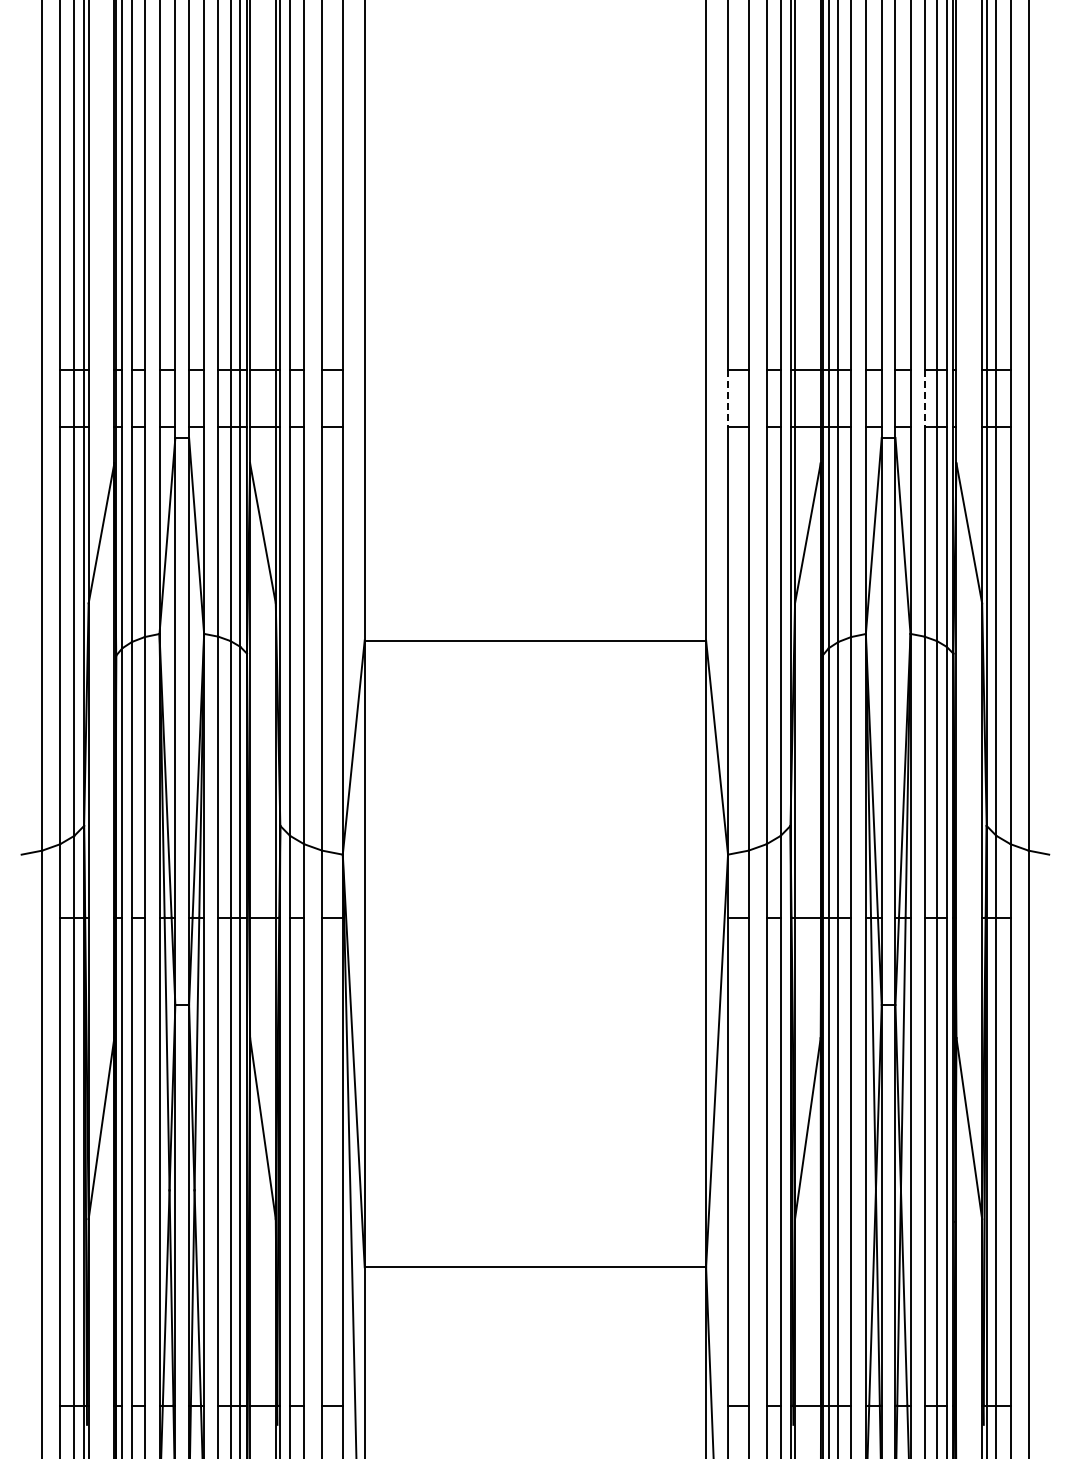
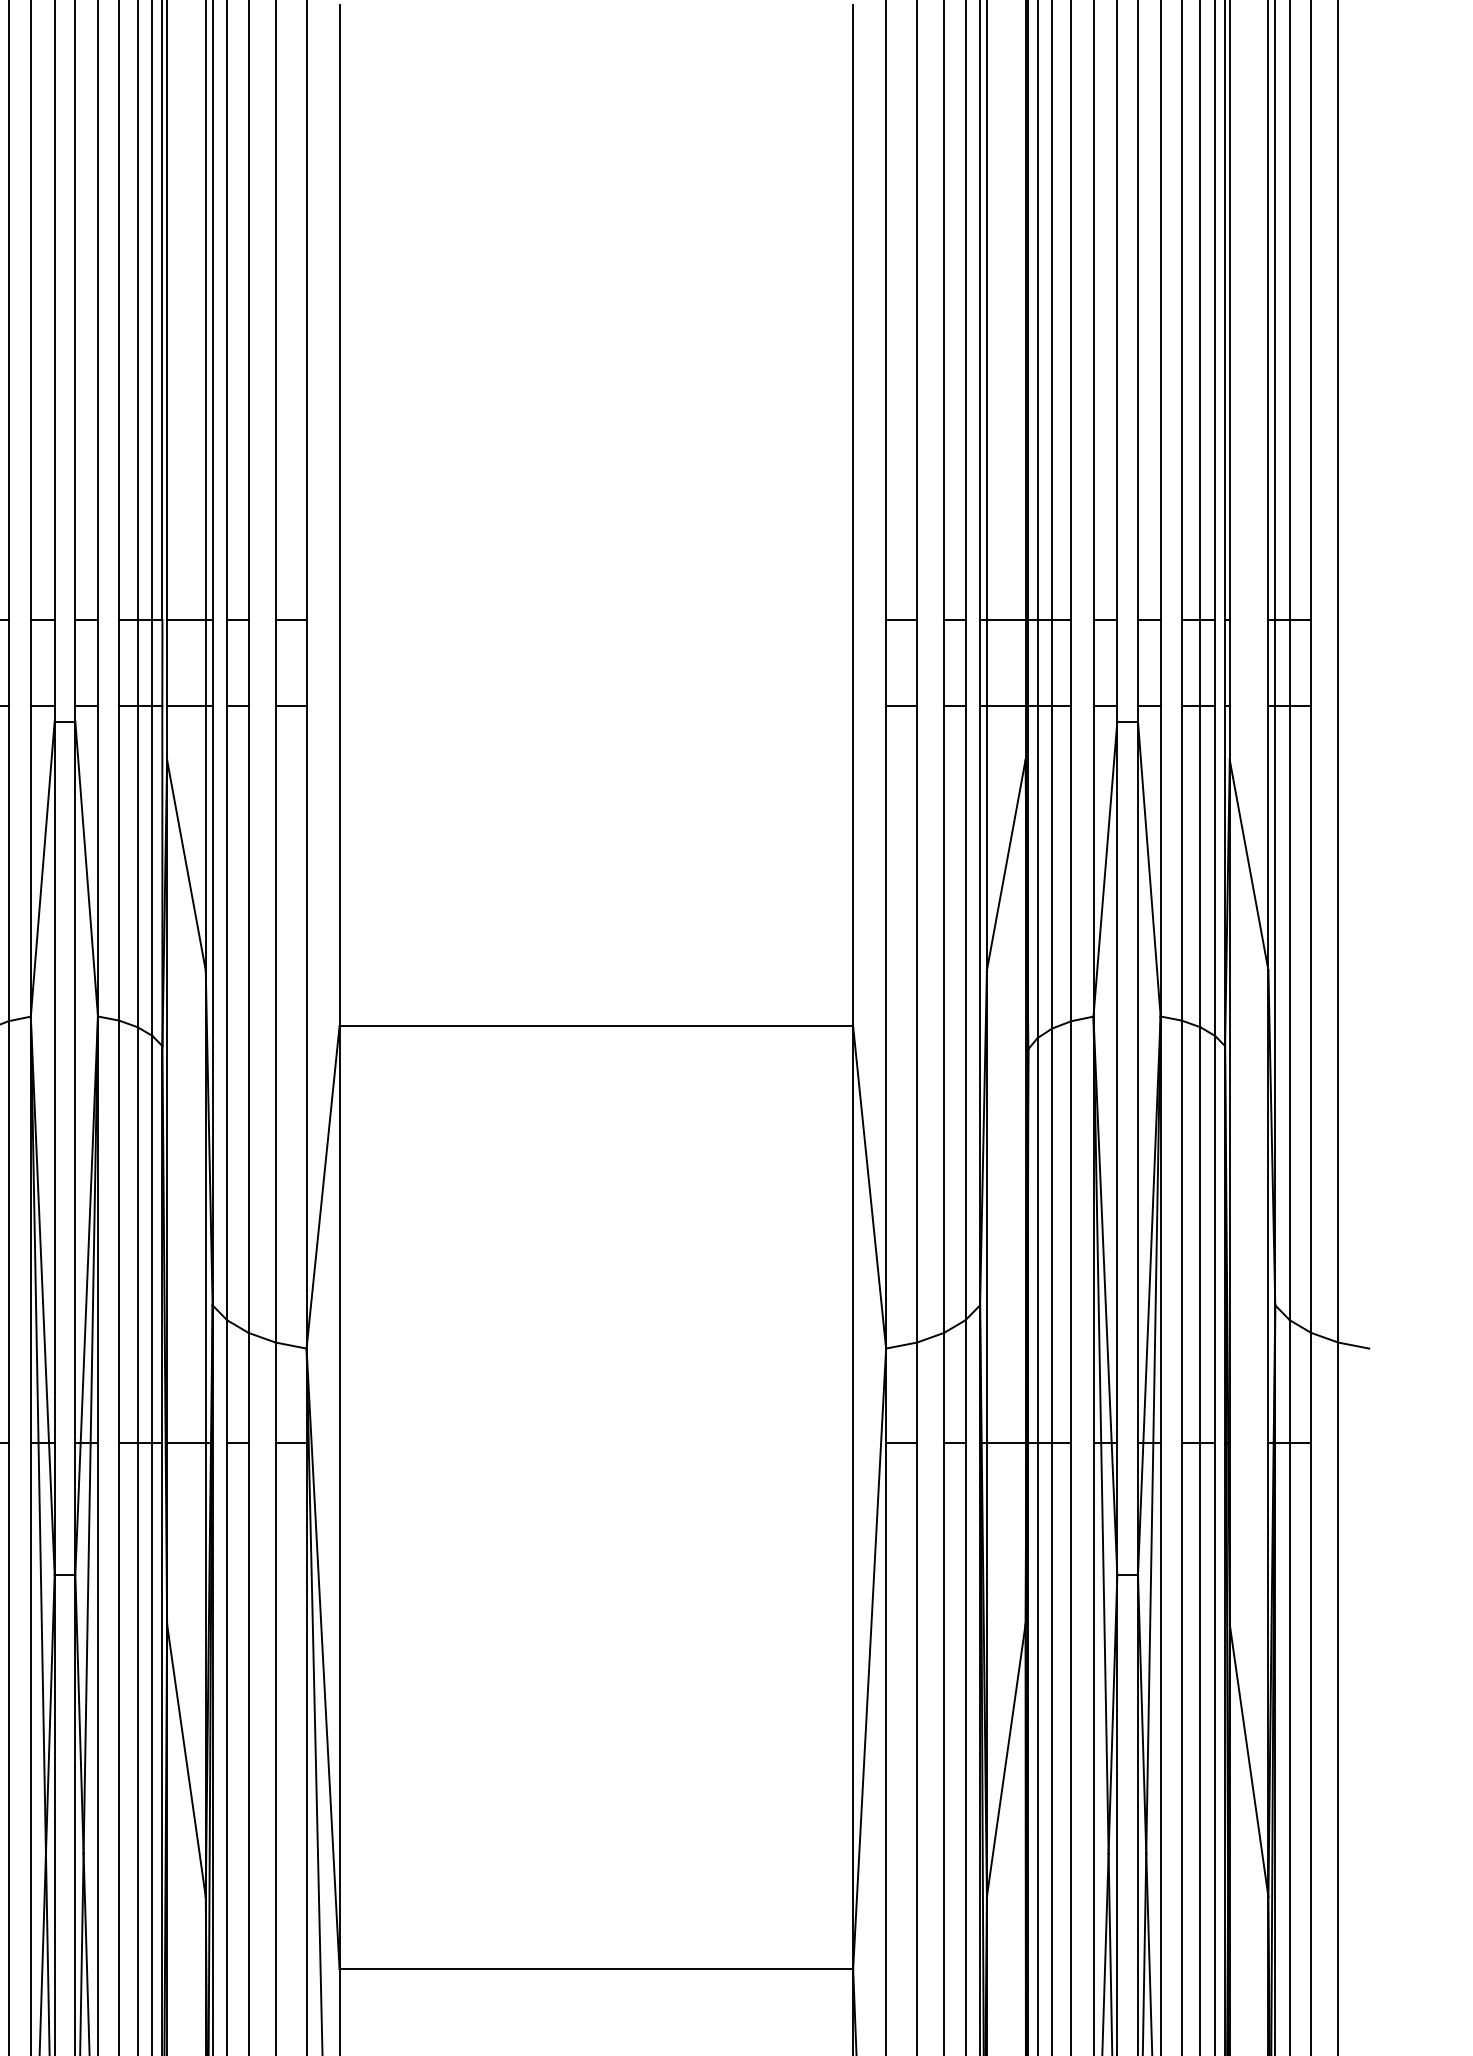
line: (728, 398) -> (886, 662), dashed -> solid
line: (924, 398) -> (1181, 662), dashed -> solid

